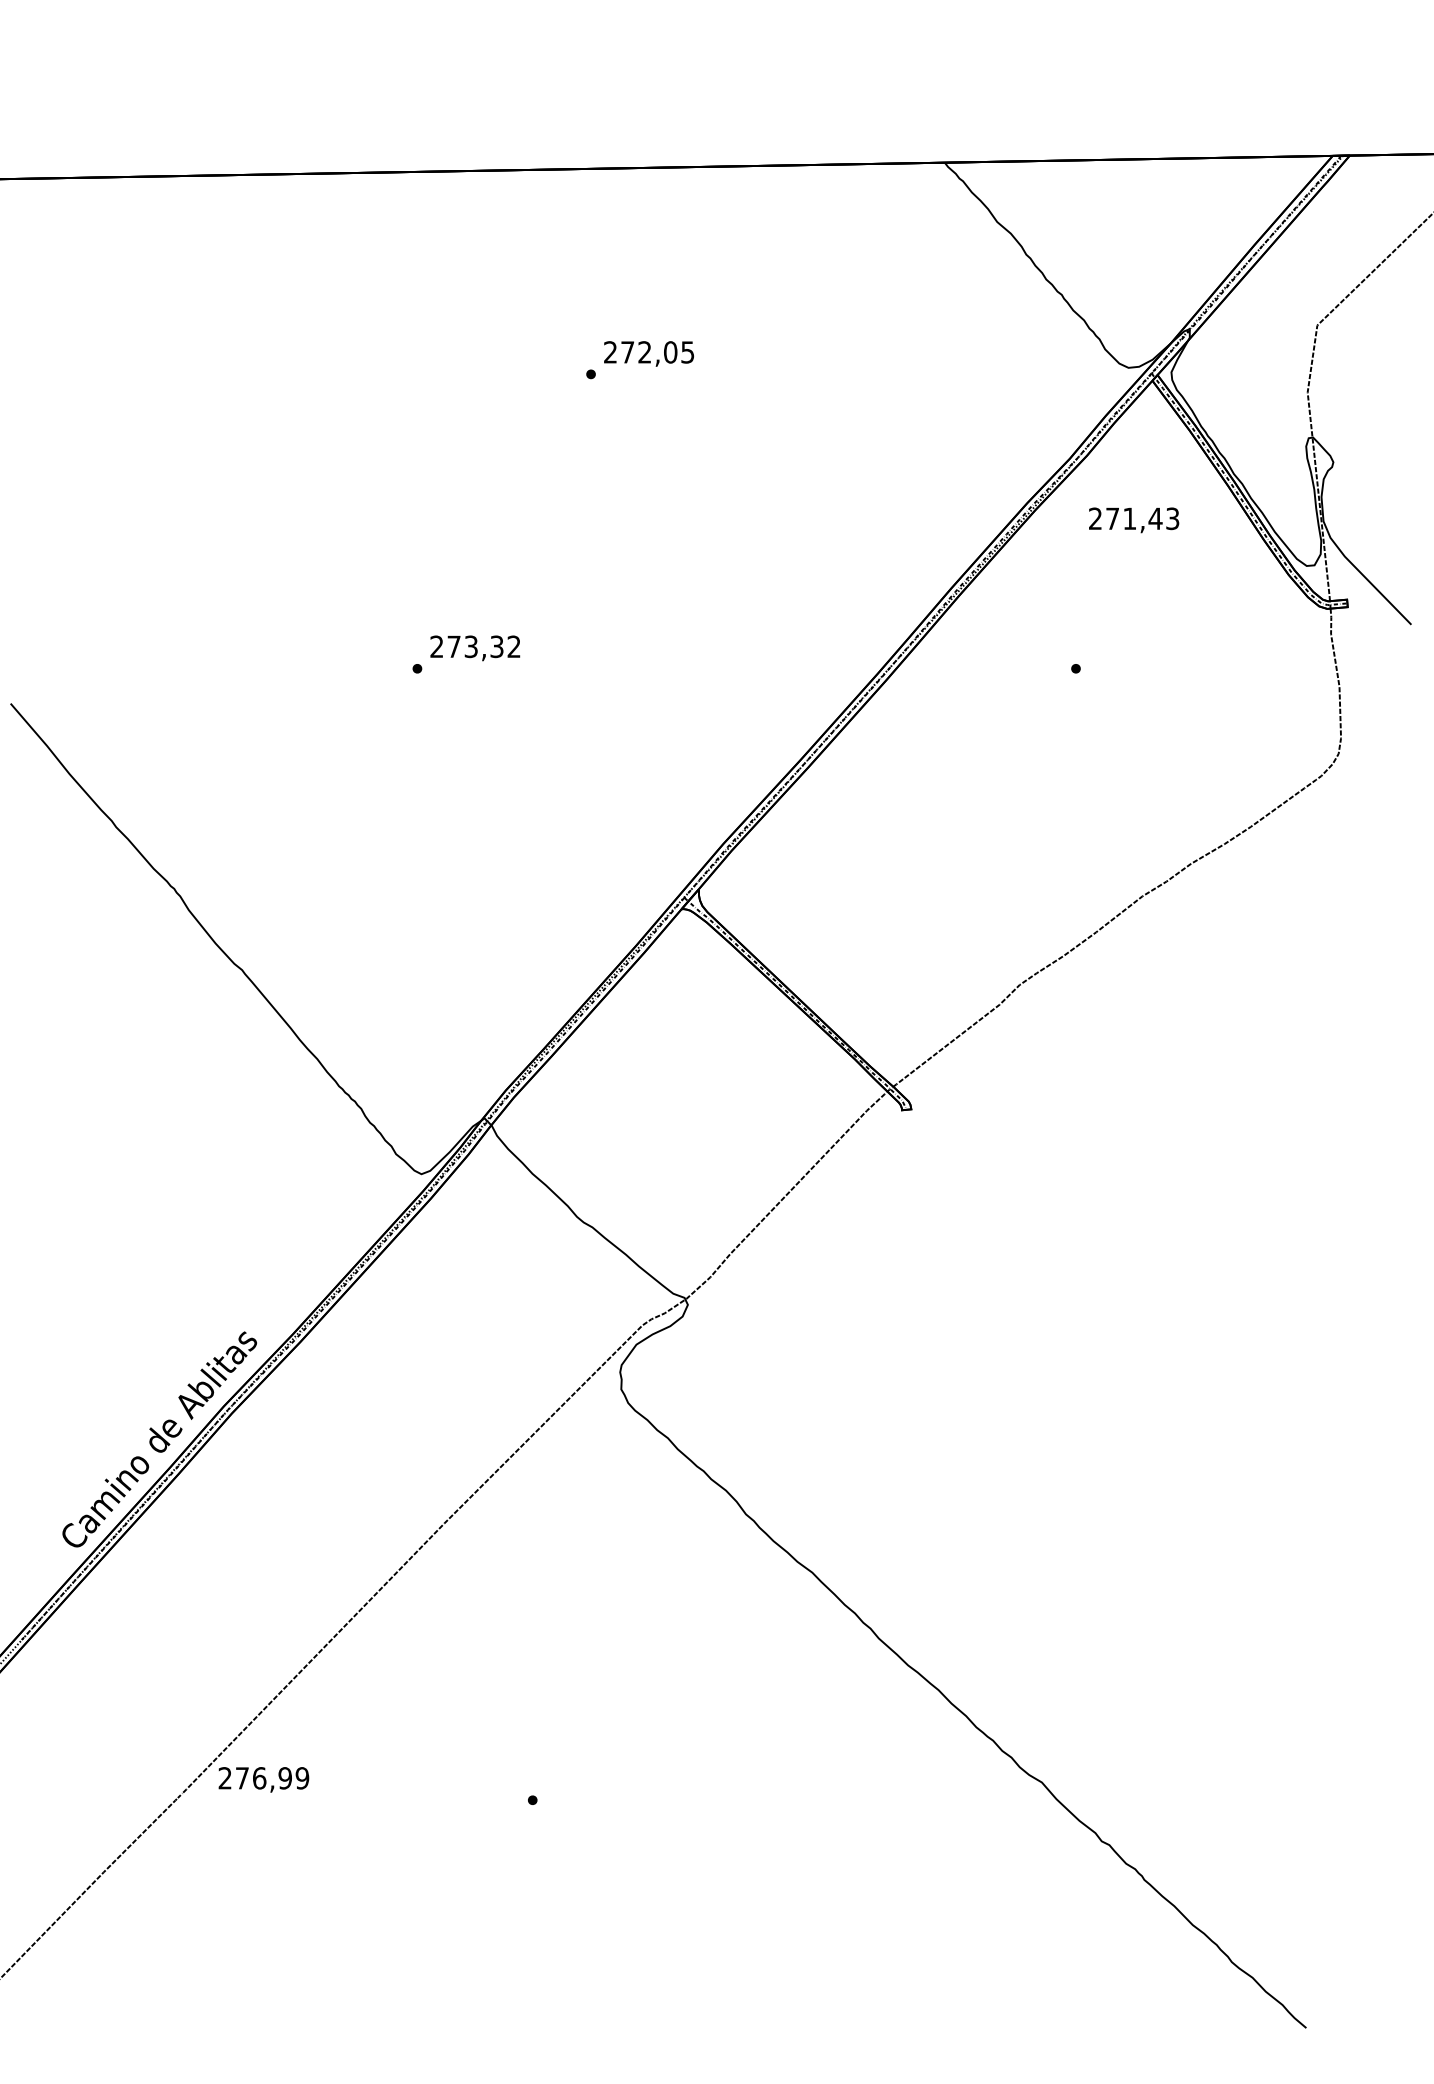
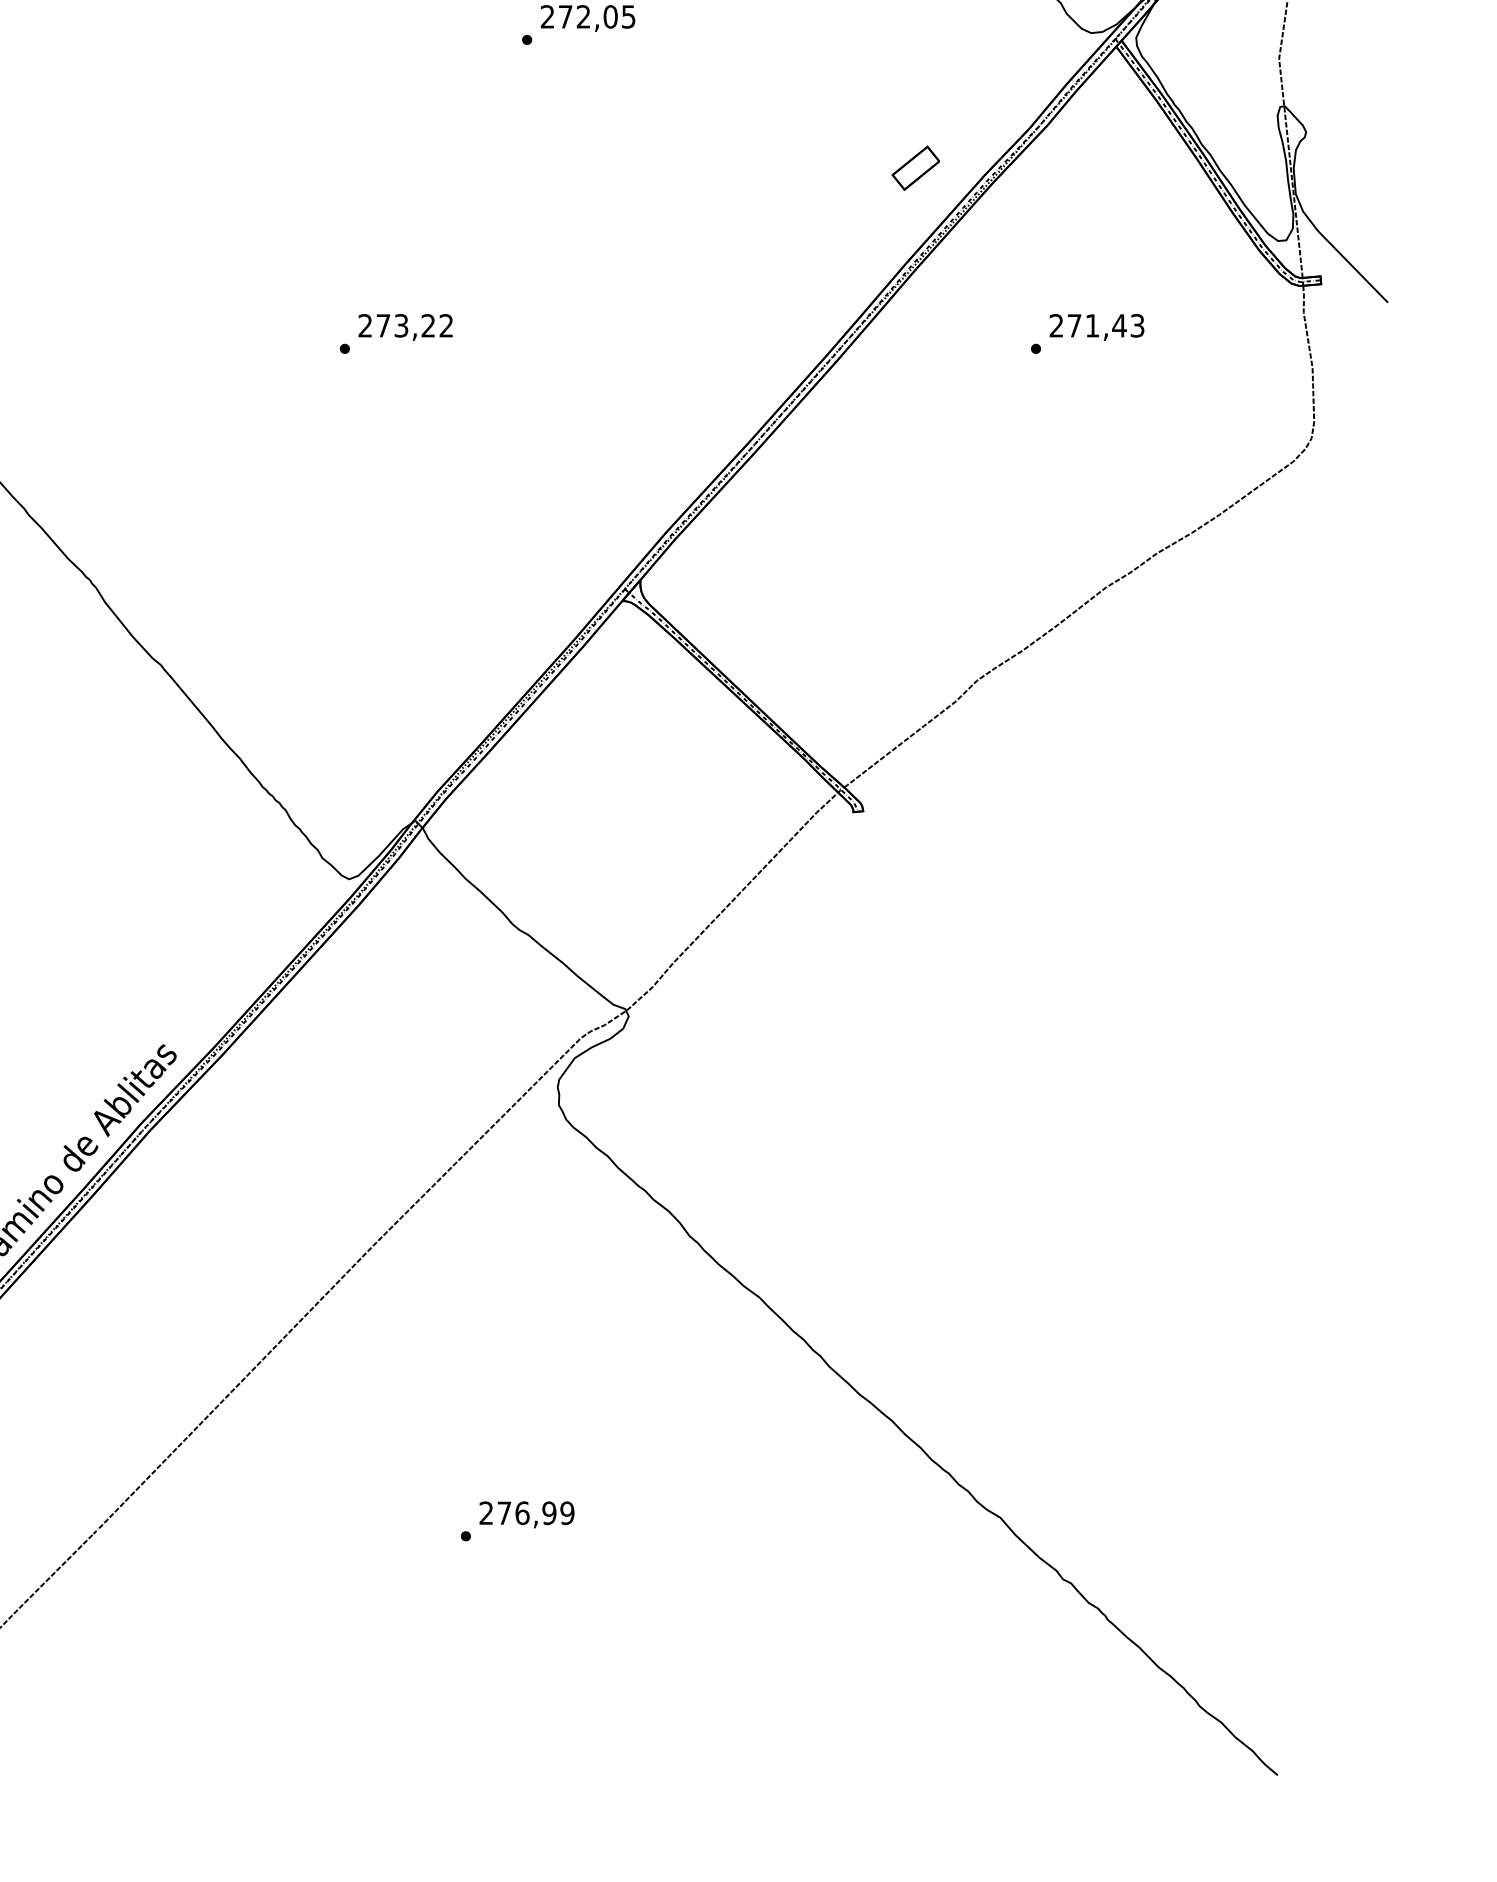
part: (961, 496) -> (915, 168), added
text: (1134, 520) -> (1097, 327), moved
text: (496, 646) -> (427, 325), 273,32 -> 273,22
text: (263, 1779) -> (526, 1514), moved

